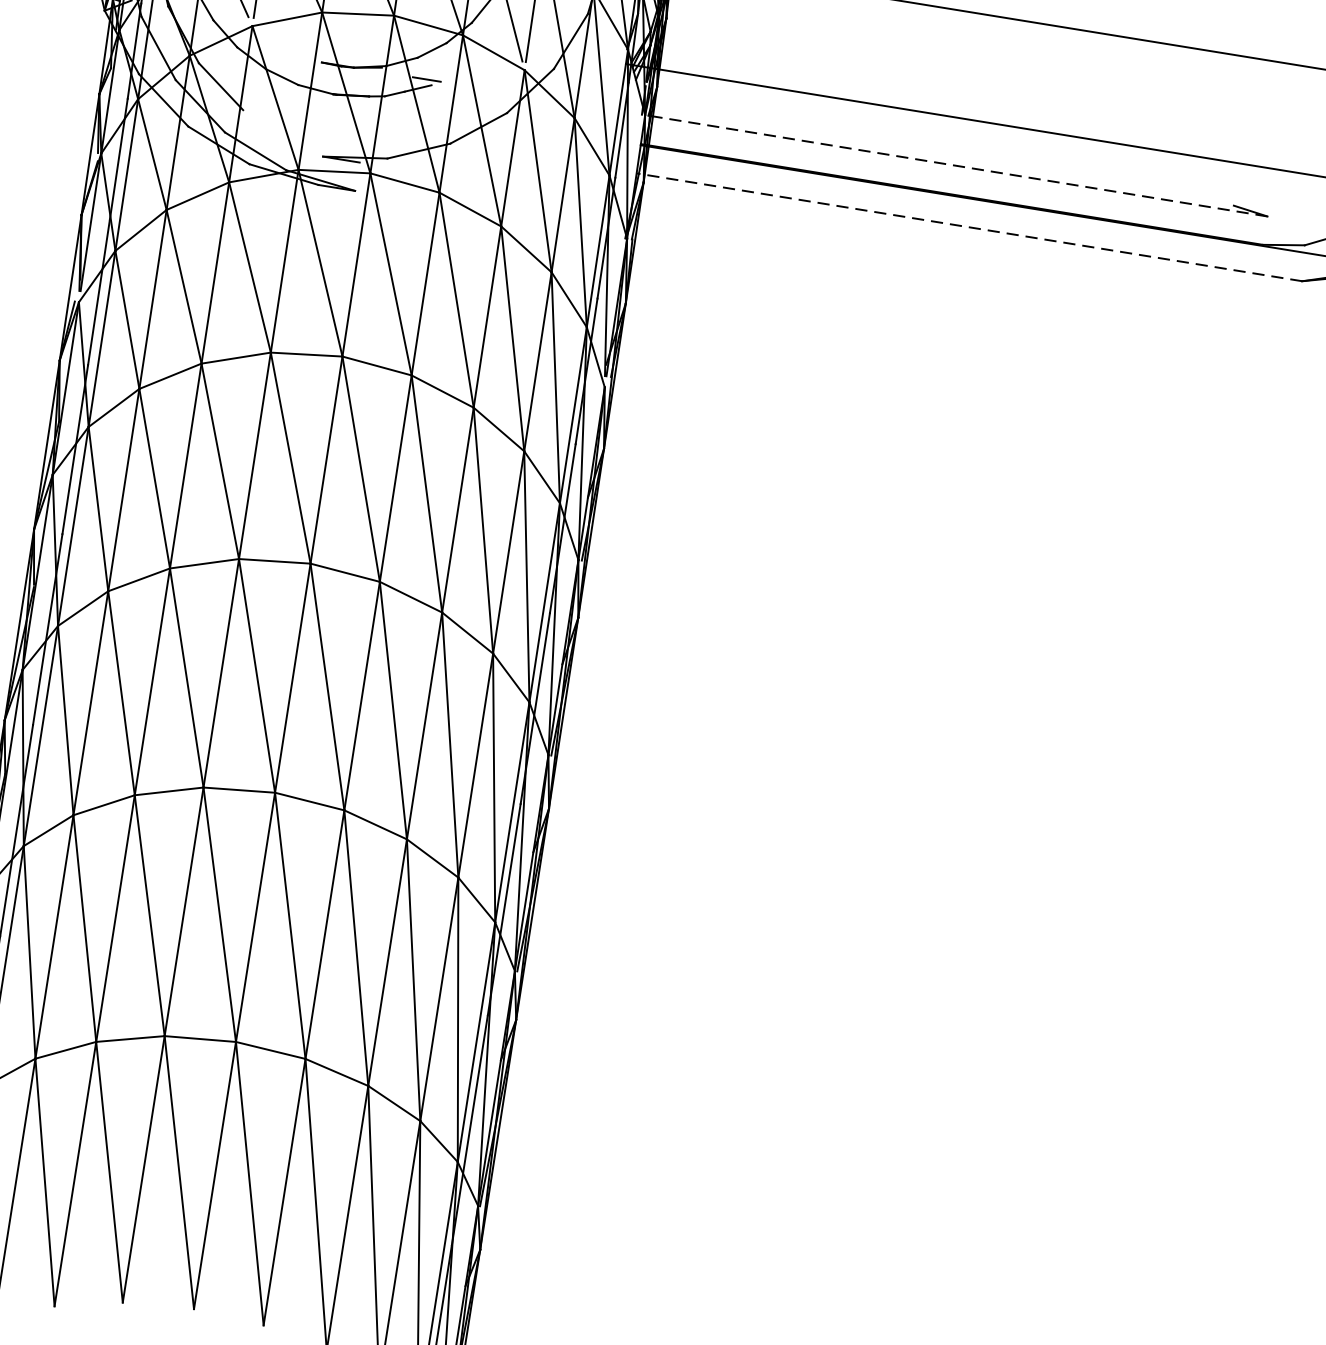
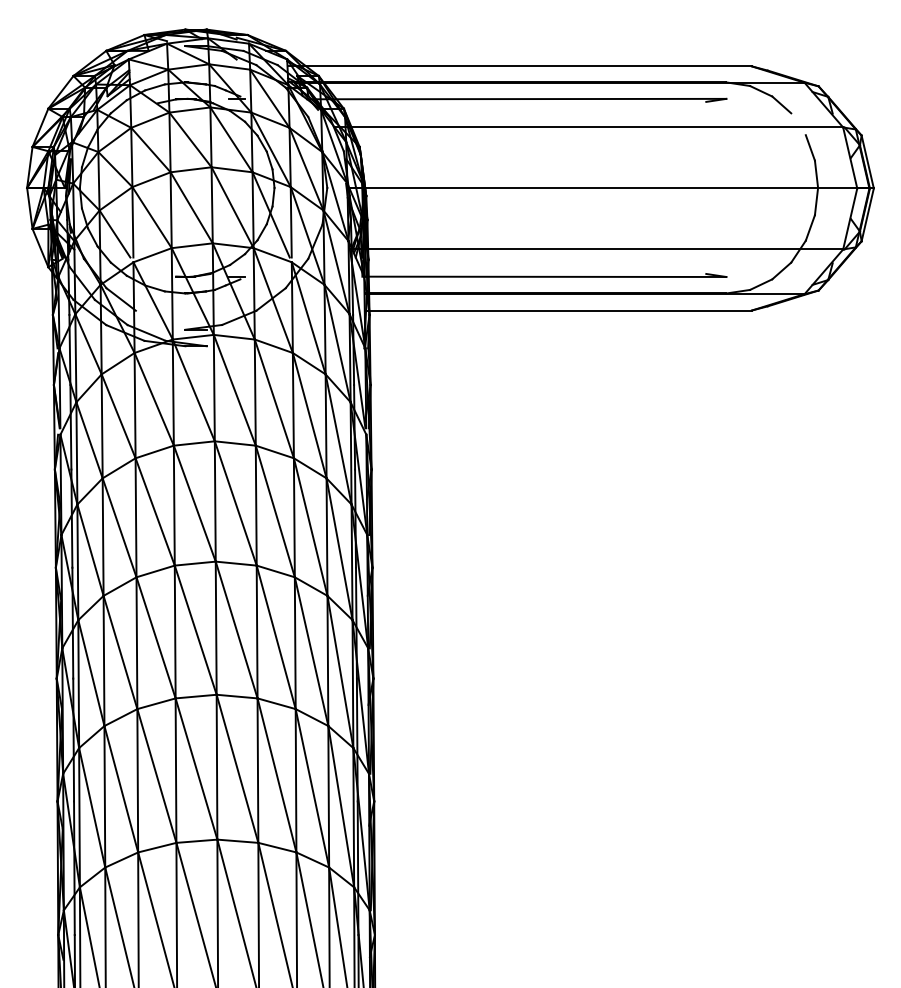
line: (955, 164) -> (544, 276), dashed -> solid
line: (969, 227) -> (558, 310), dashed -> solid

